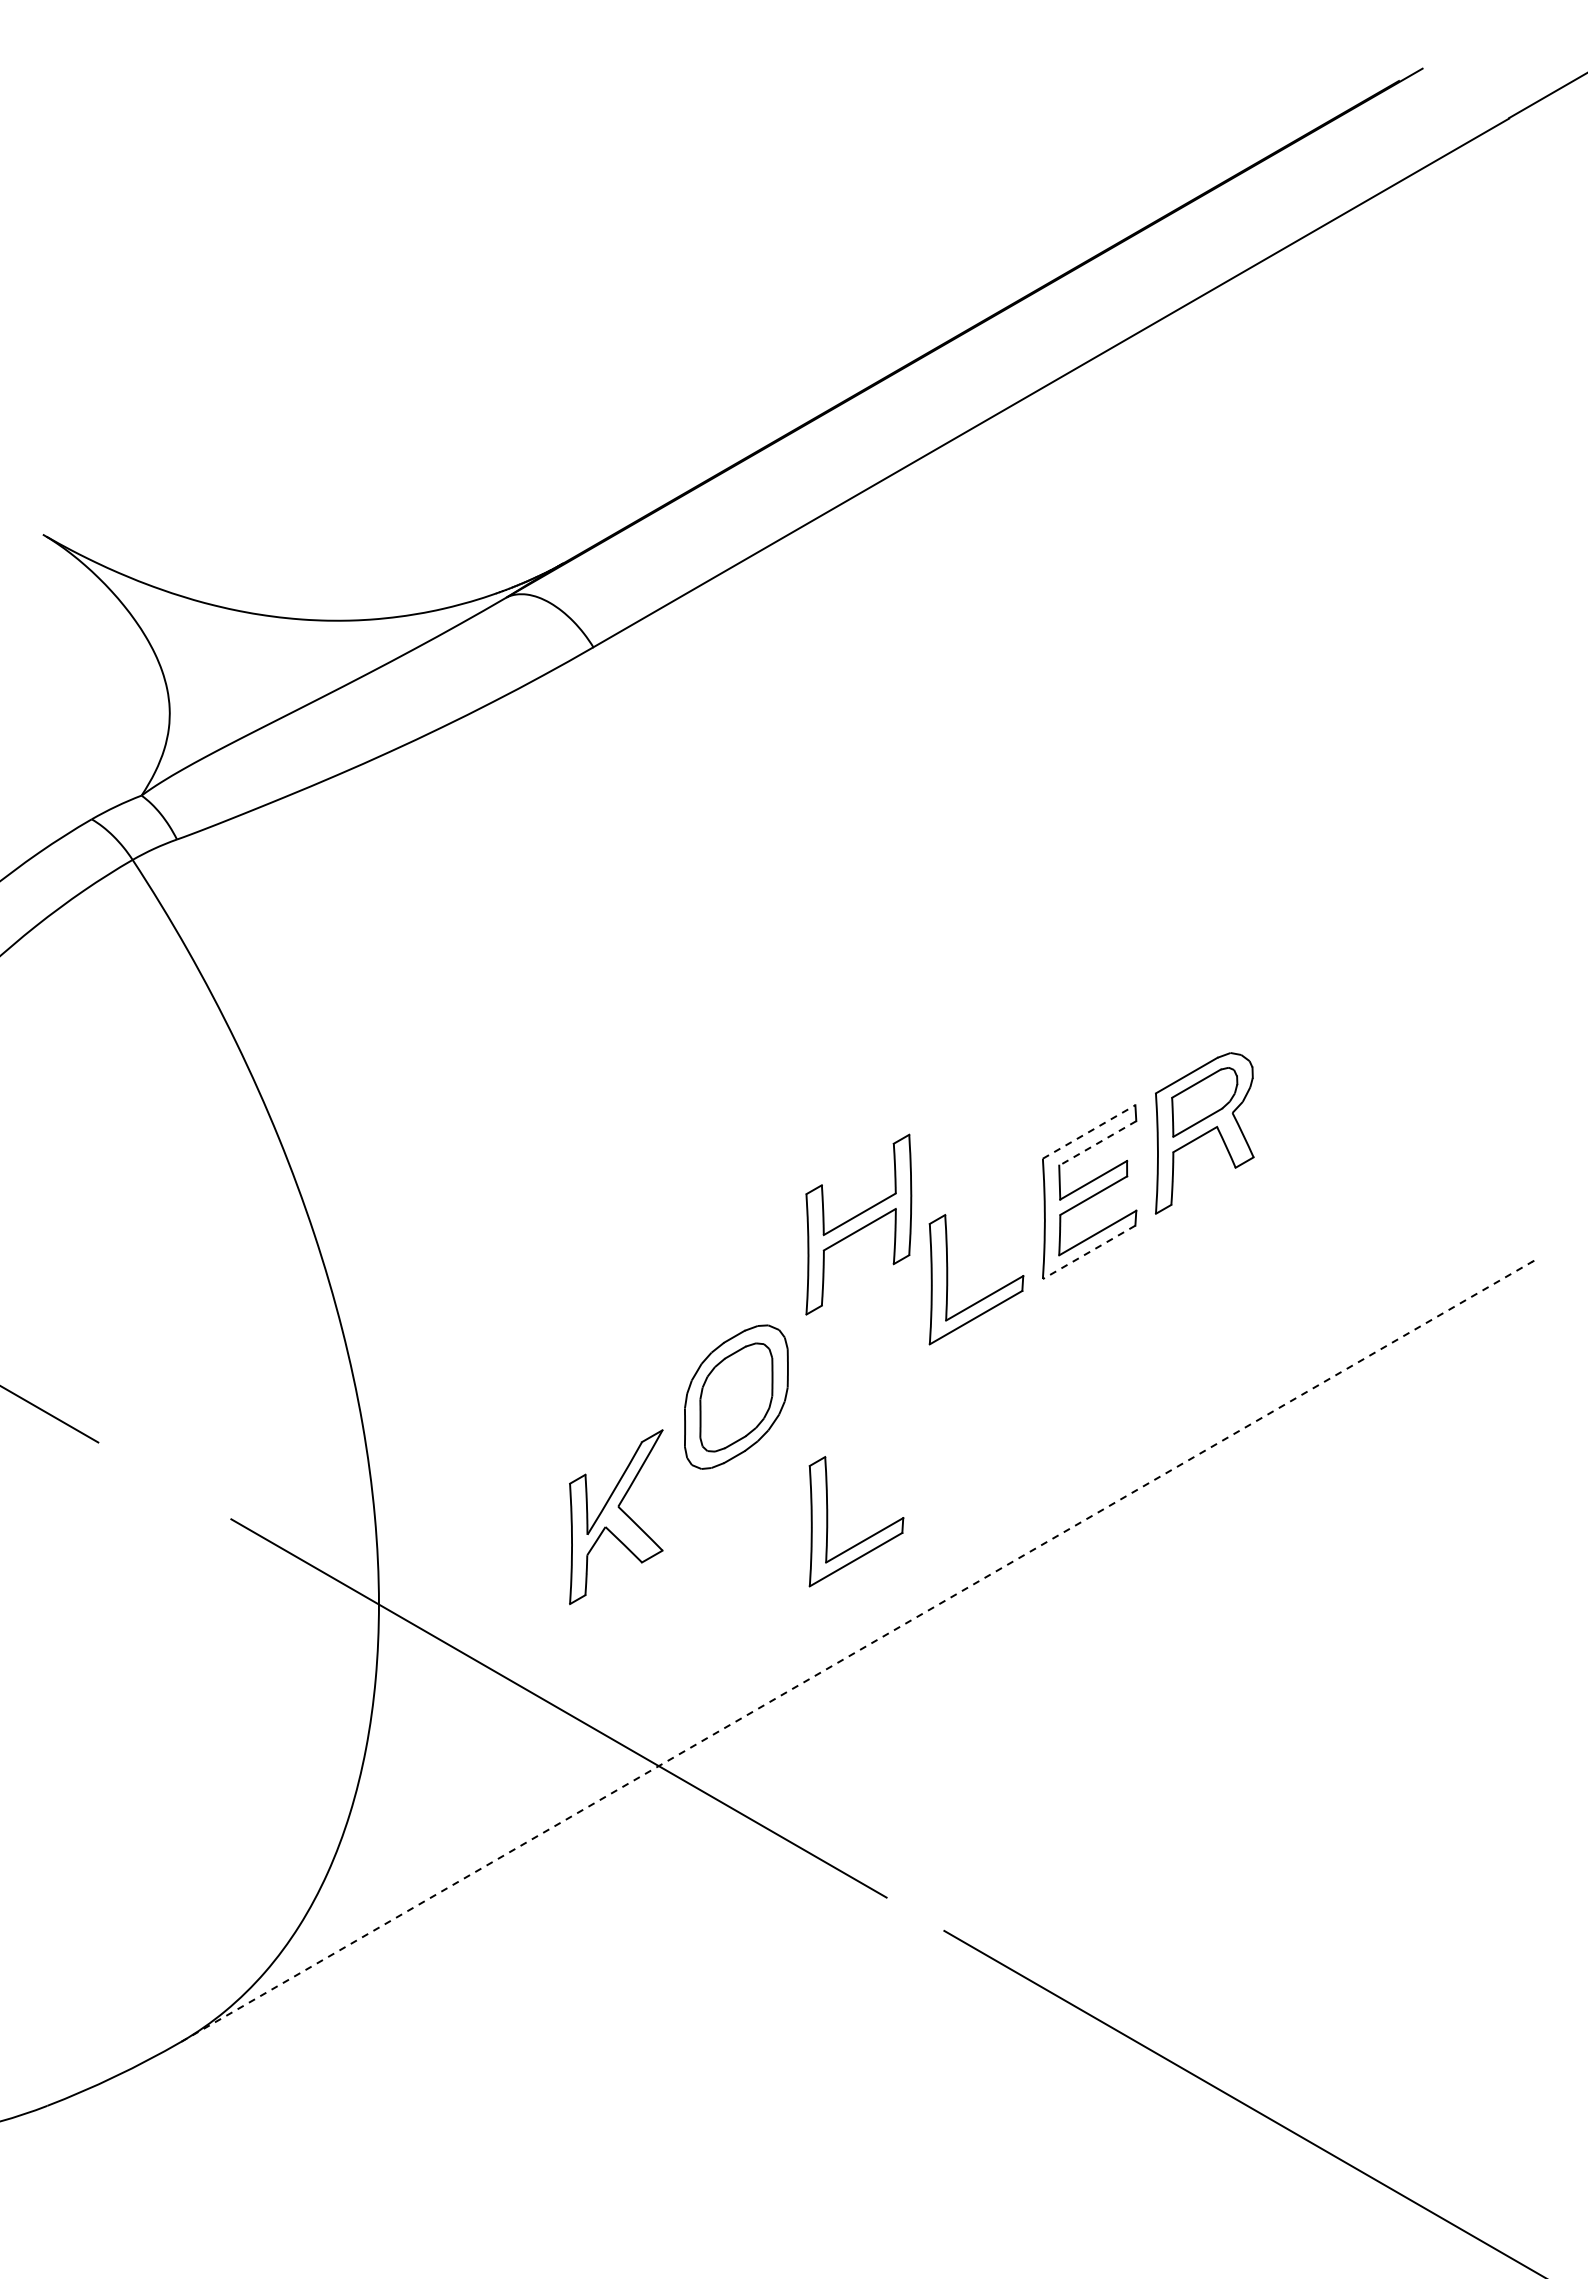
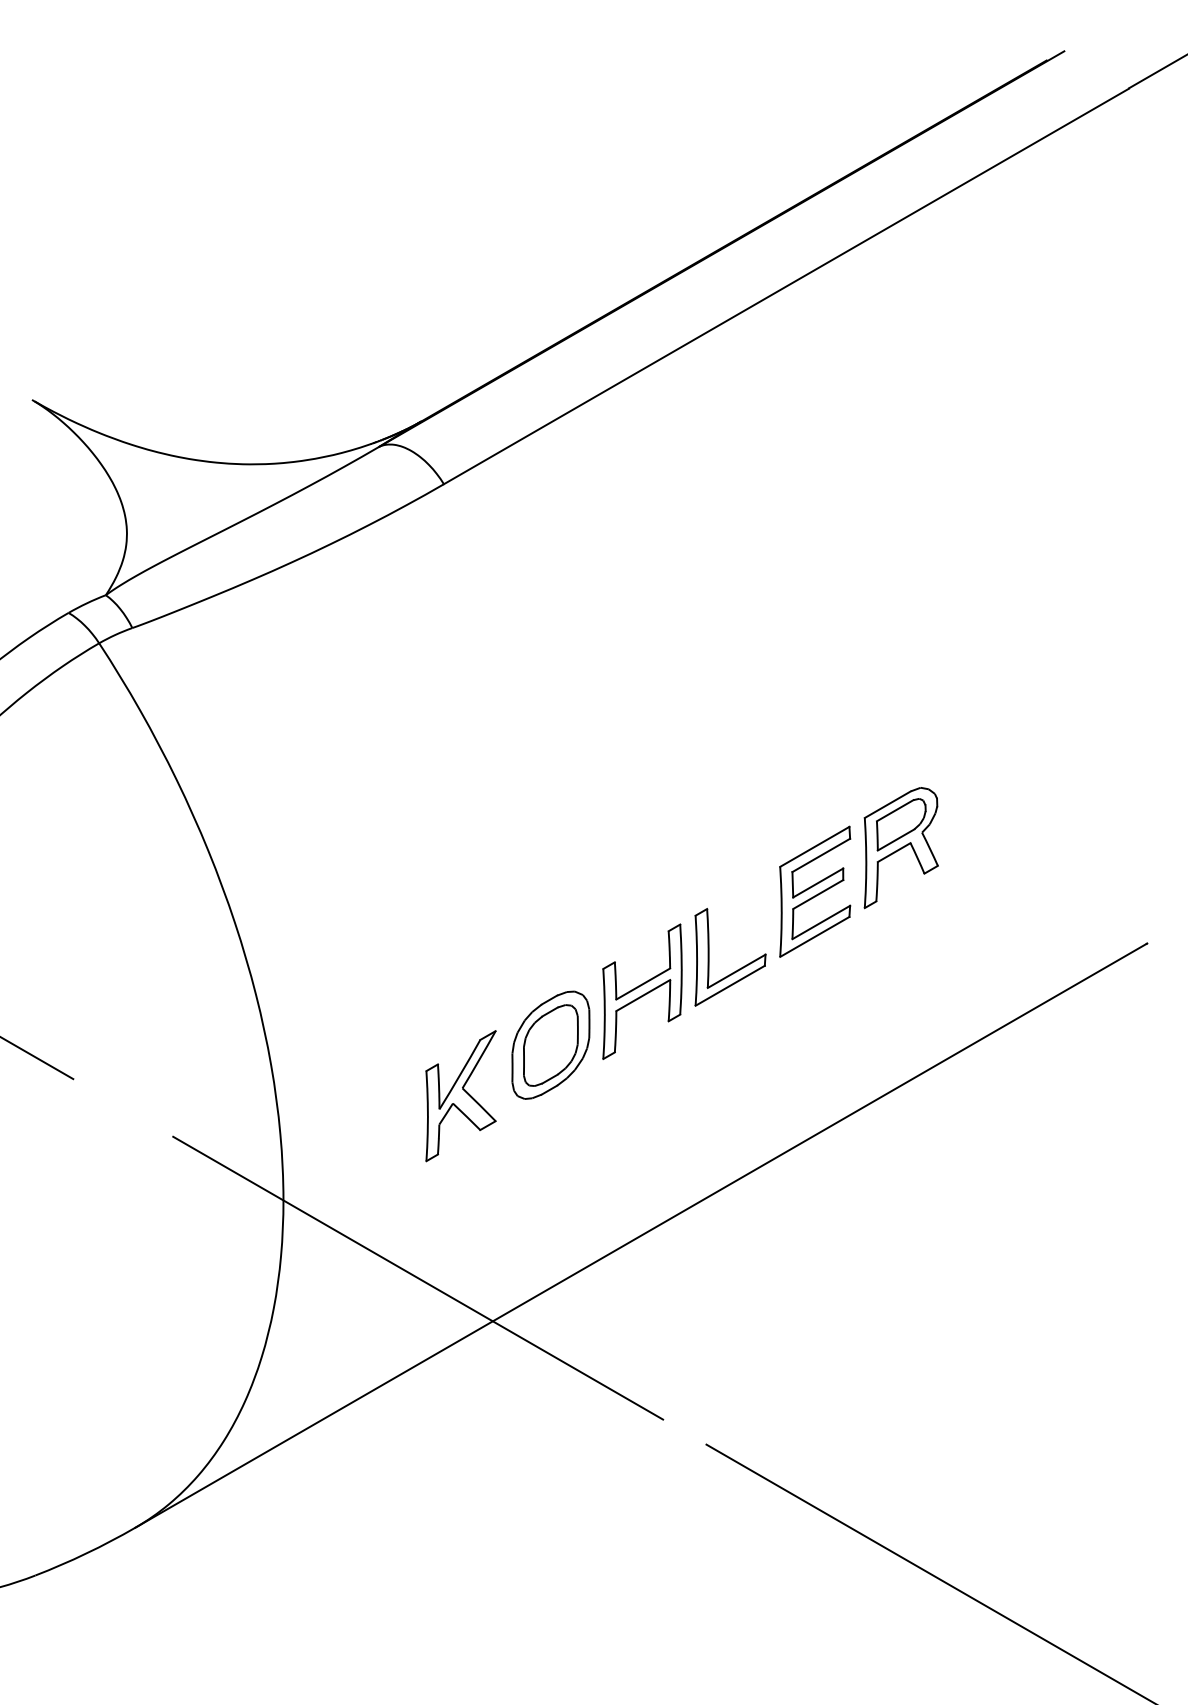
line: (1089, 1131) -> (815, 846), dashed -> solid
line: (1097, 1143) -> (821, 855), dashed -> solid
part: (858, 1224) -> (642, 991), moved
line: (1088, 1252) -> (814, 937), dashed -> solid
part: (616, 1517) -> (461, 1096), moved
part: (865, 1538) -> (647, 1151), removed
line: (857, 1651) -> (641, 1235), dashed -> solid

